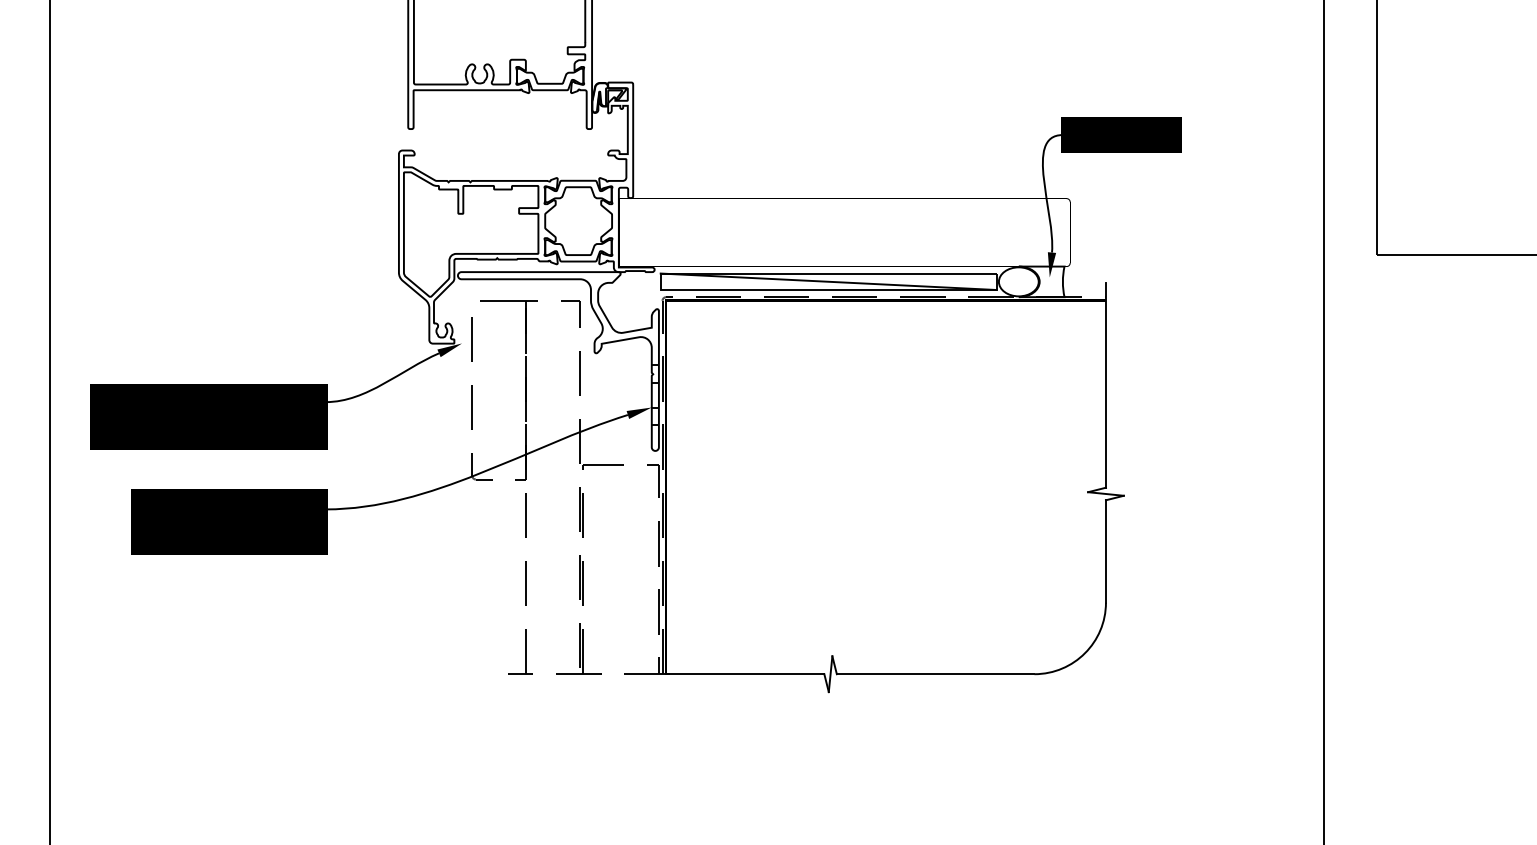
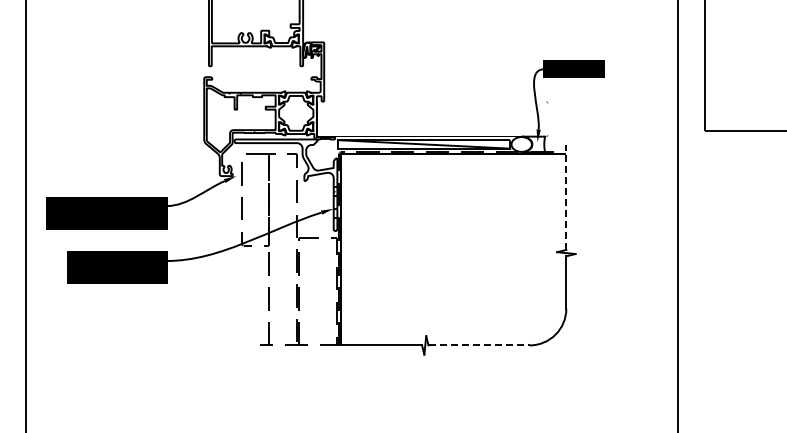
line: (1106, 383) -> (566, 196), solid -> dashed
line: (936, 674) -> (479, 345), solid -> dashed

